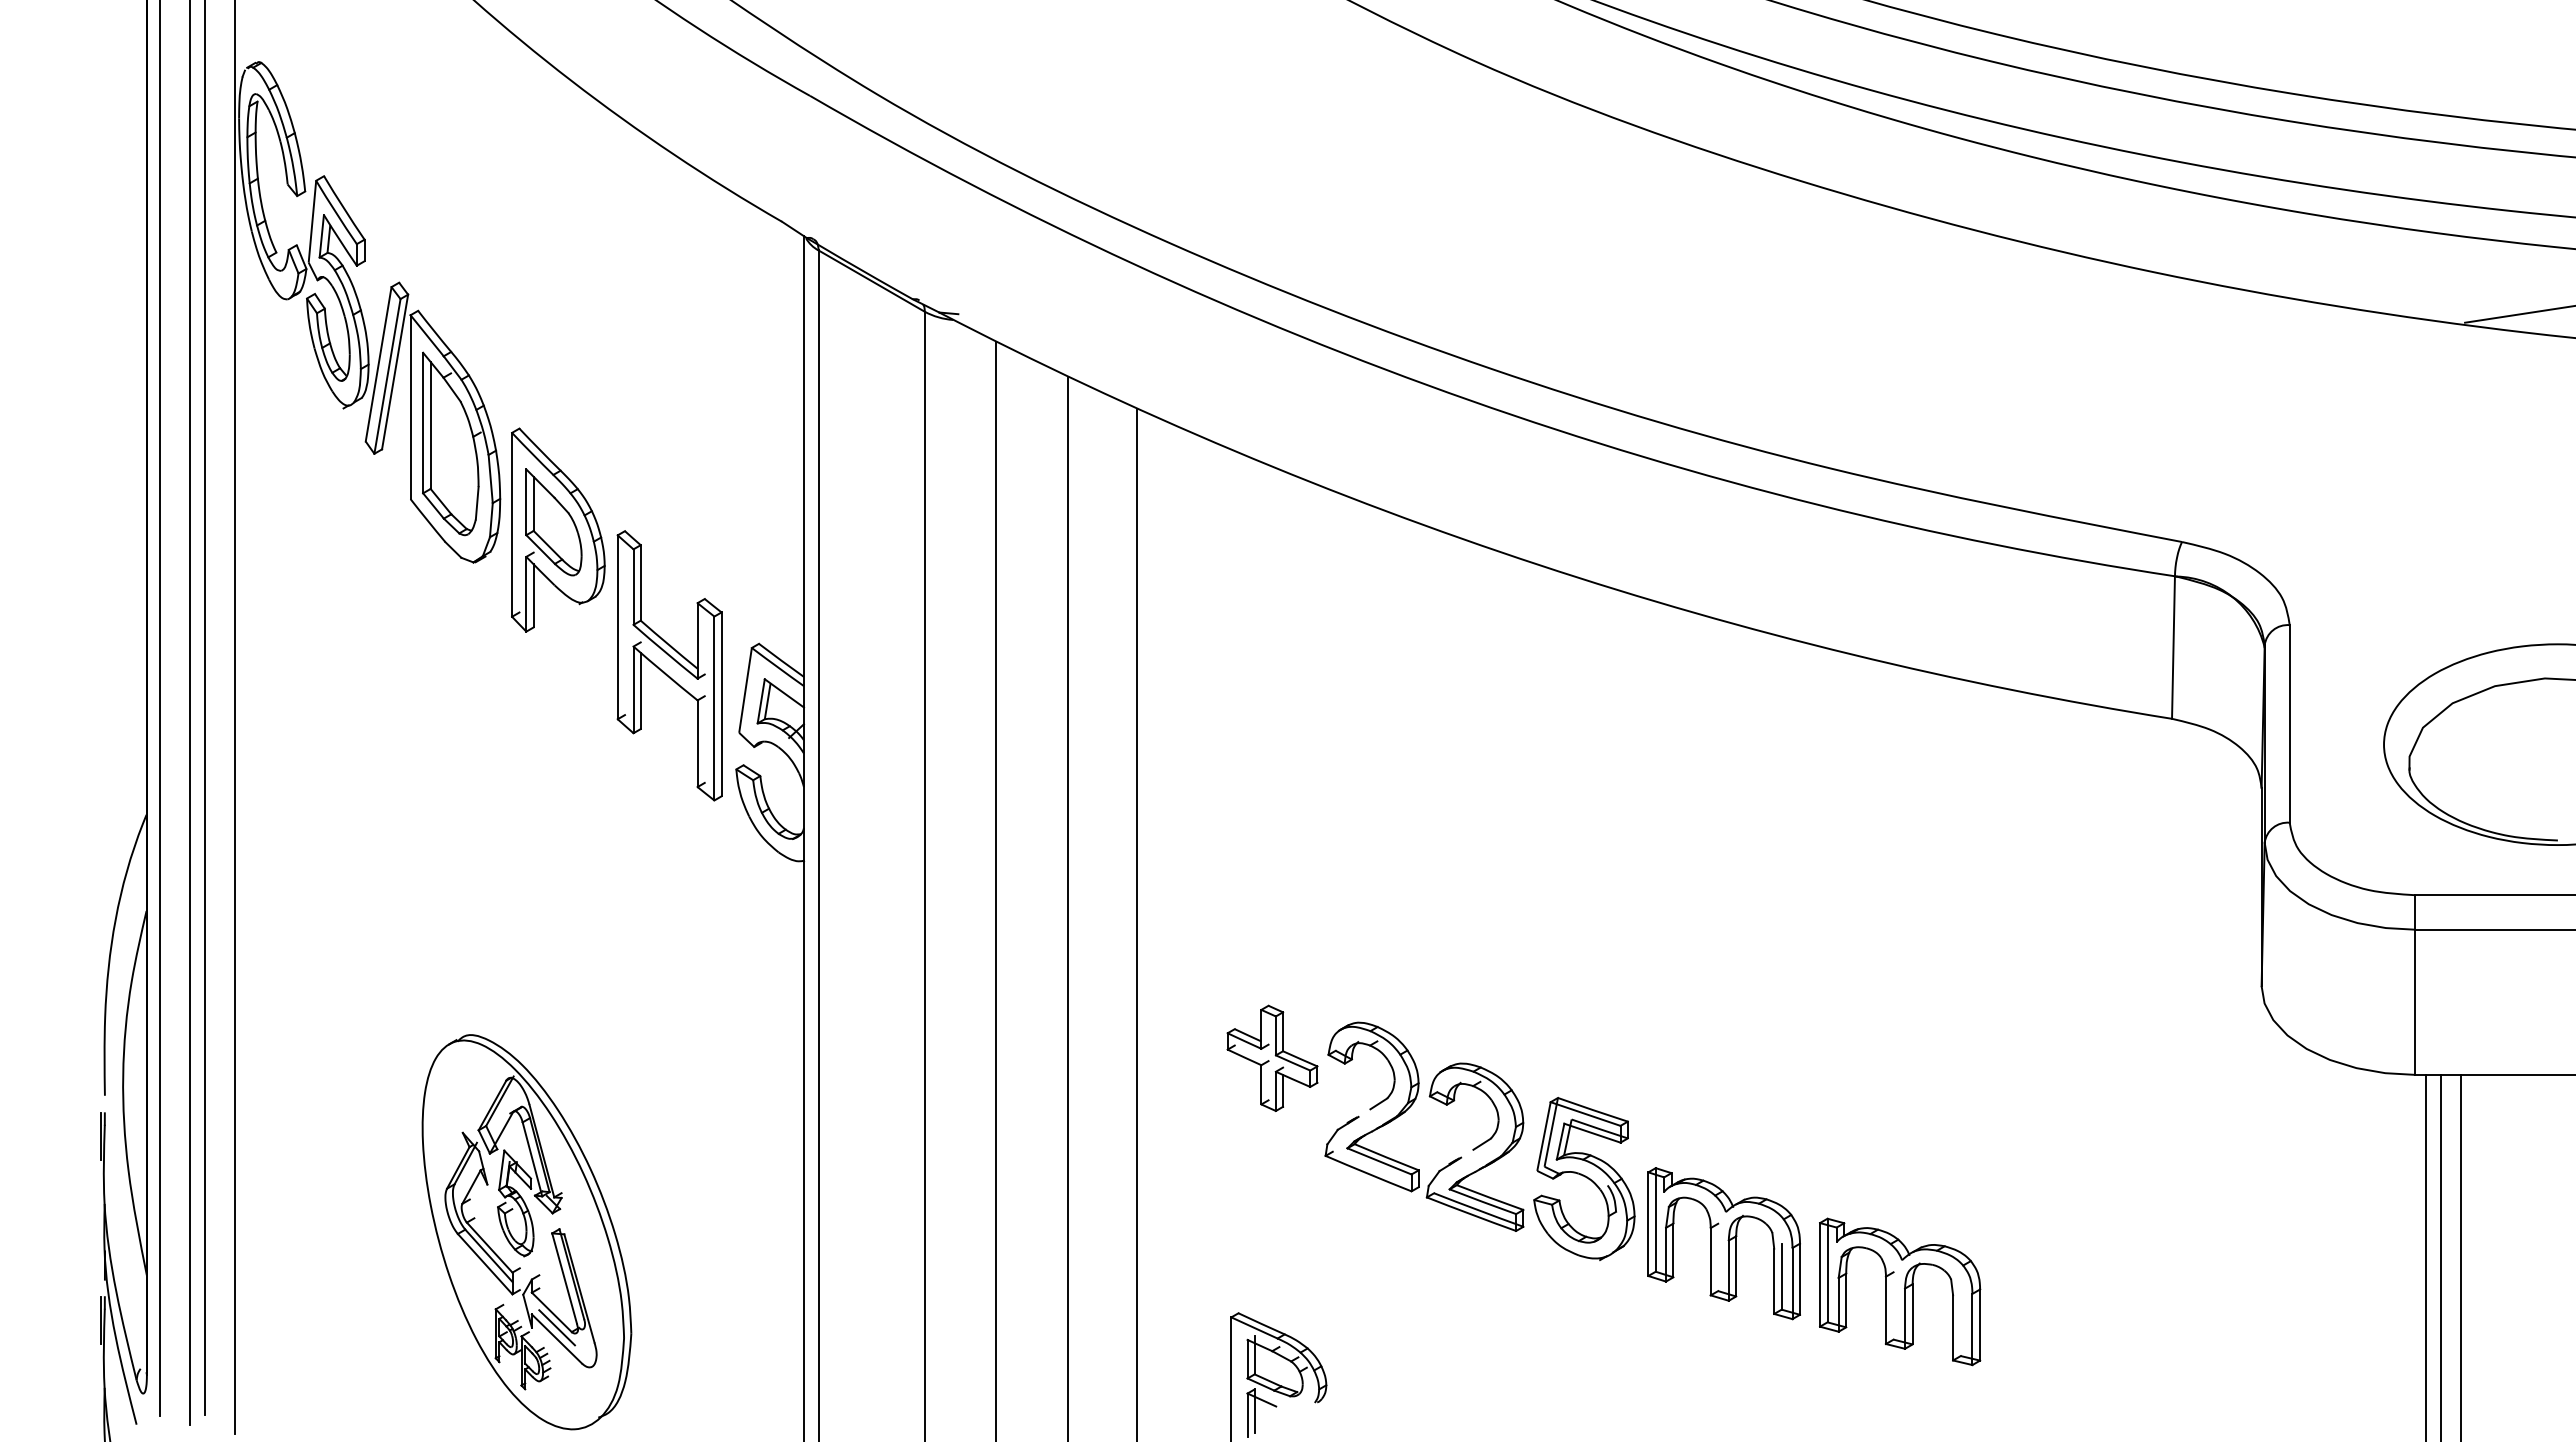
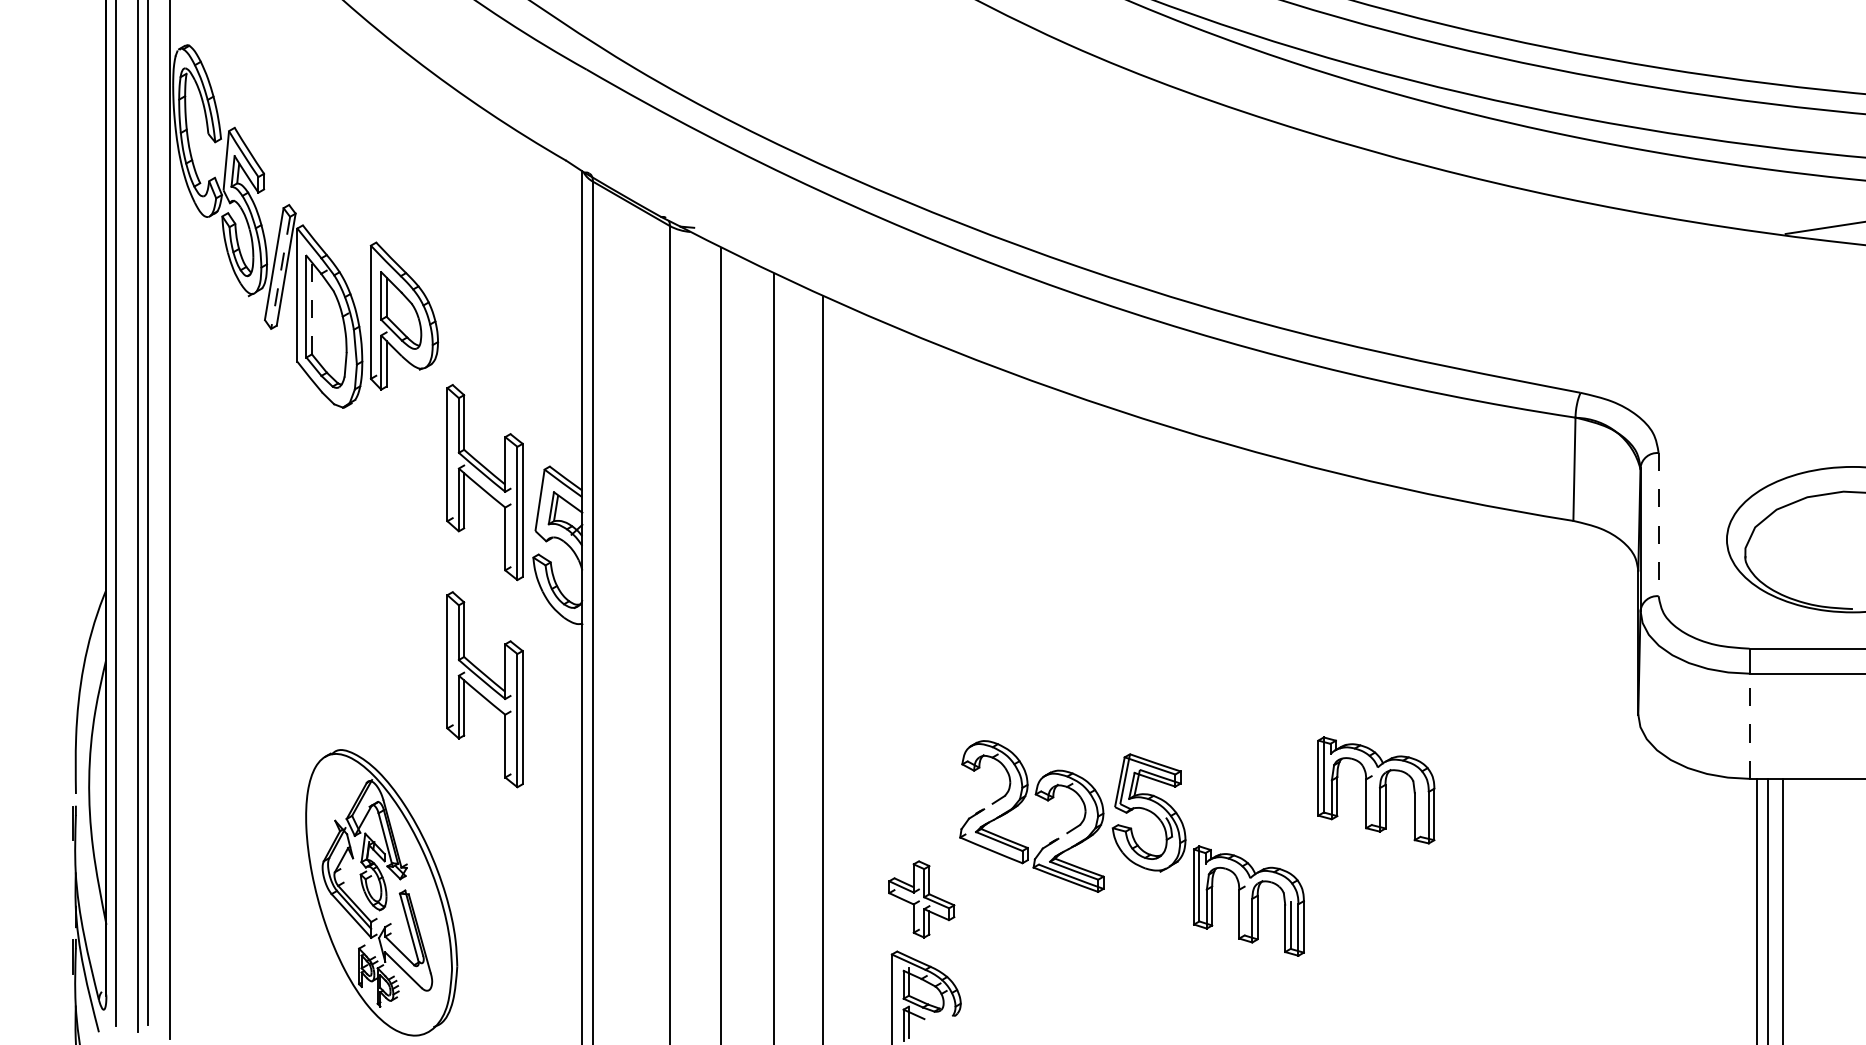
line: (387, 376) -> (280, 272), solid -> dashed
line: (430, 424) -> (311, 307), solid -> dashed
part: (558, 529) -> (404, 315), moved
line: (2289, 723) -> (1658, 524), solid -> dashed
part: (669, 951) -> (484, 689), added
line: (2415, 1002) -> (1749, 726), solid -> dashed
part: (1272, 1057) -> (921, 898), moved
part: (1584, 1179) -> (1149, 813), moved
part: (1900, 1291) -> (1376, 790), moved
line: (556, 1327) -> (403, 961), removed

